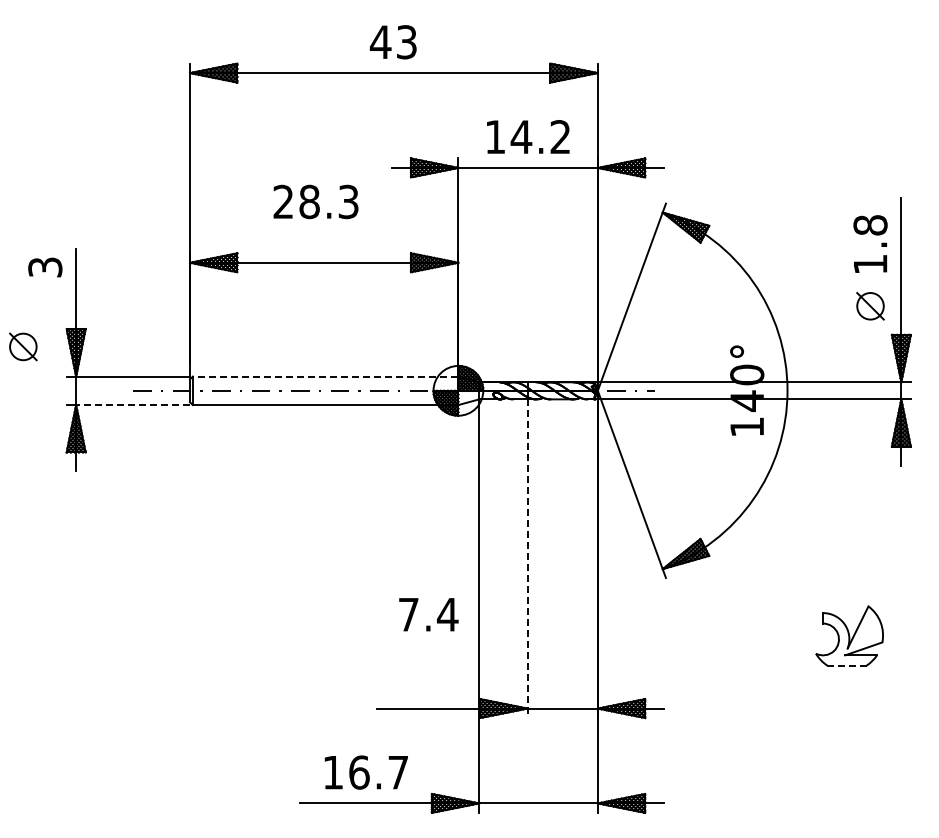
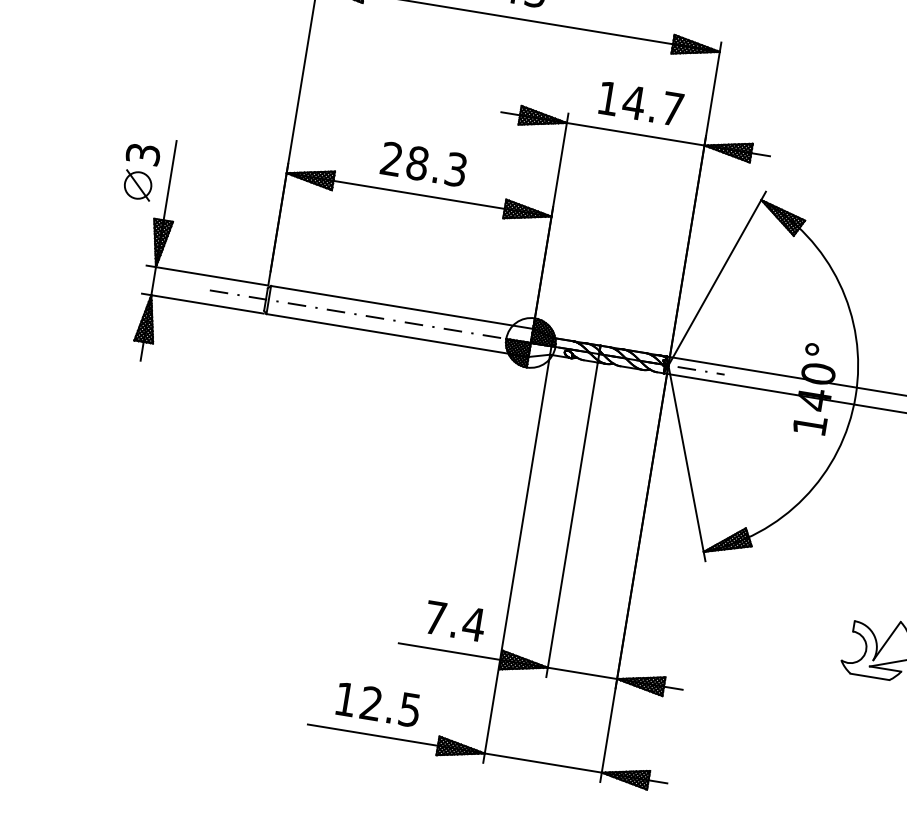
text: (560, 136) -> (672, 108), 14.2 -> 14.7
text: (315, 201) -> (423, 163), moved
part: (23, 346) -> (138, 185), moved
line: (325, 376) -> (402, 307), dashed -> solid
line: (133, 405) -> (207, 304), dashed -> solid
line: (527, 559) -> (571, 520), dashed -> solid
text: (428, 614) -> (455, 621), moved
line: (847, 665) -> (870, 676), dashed -> solid
text: (378, 772) -> (390, 706), 16.7 -> 12.5

